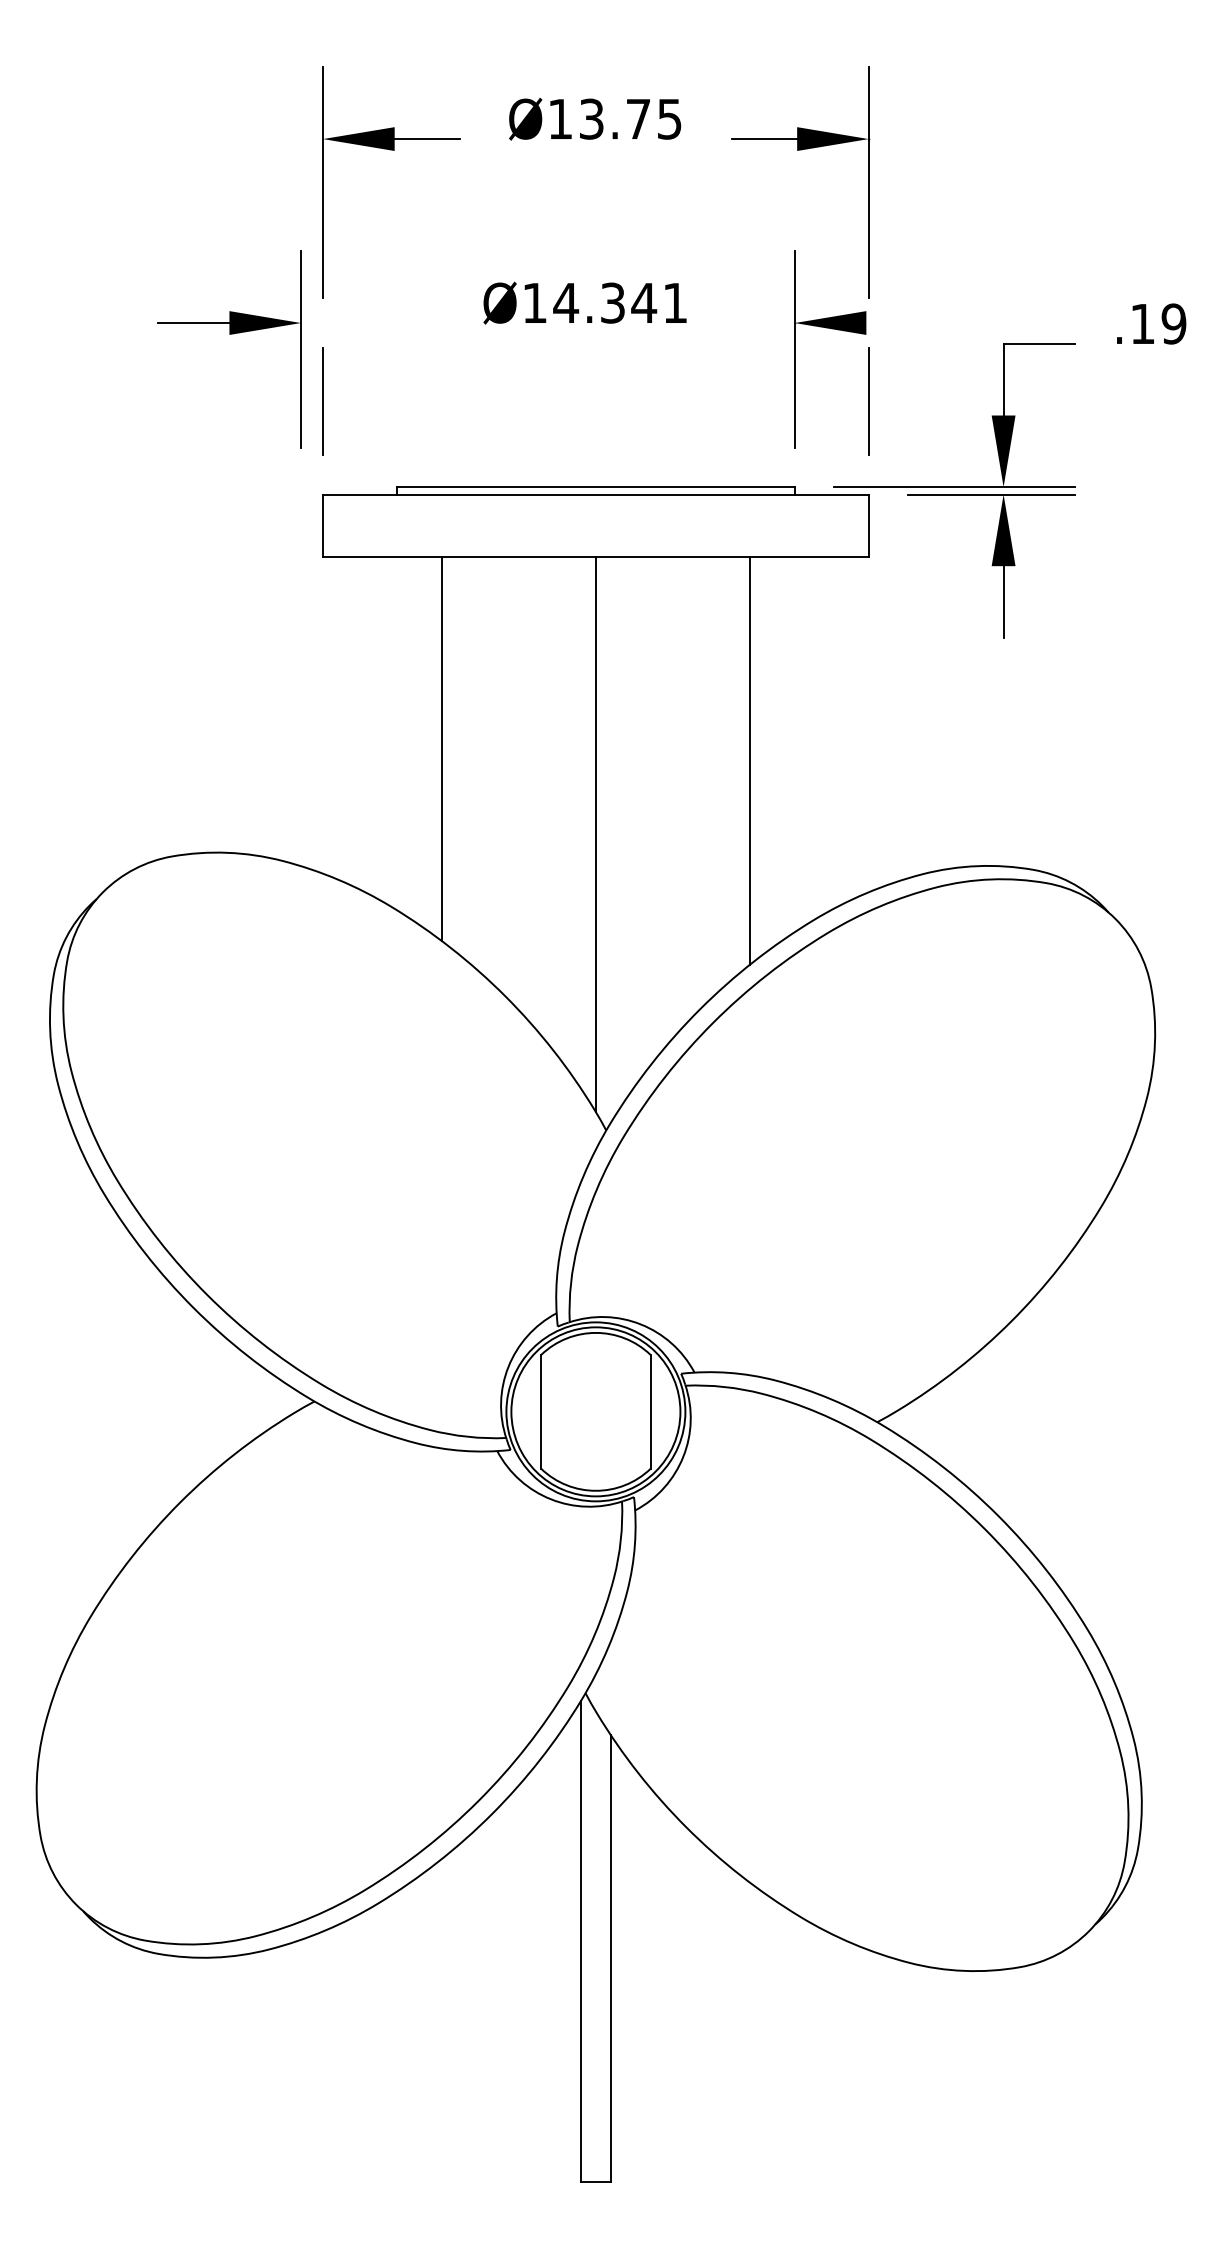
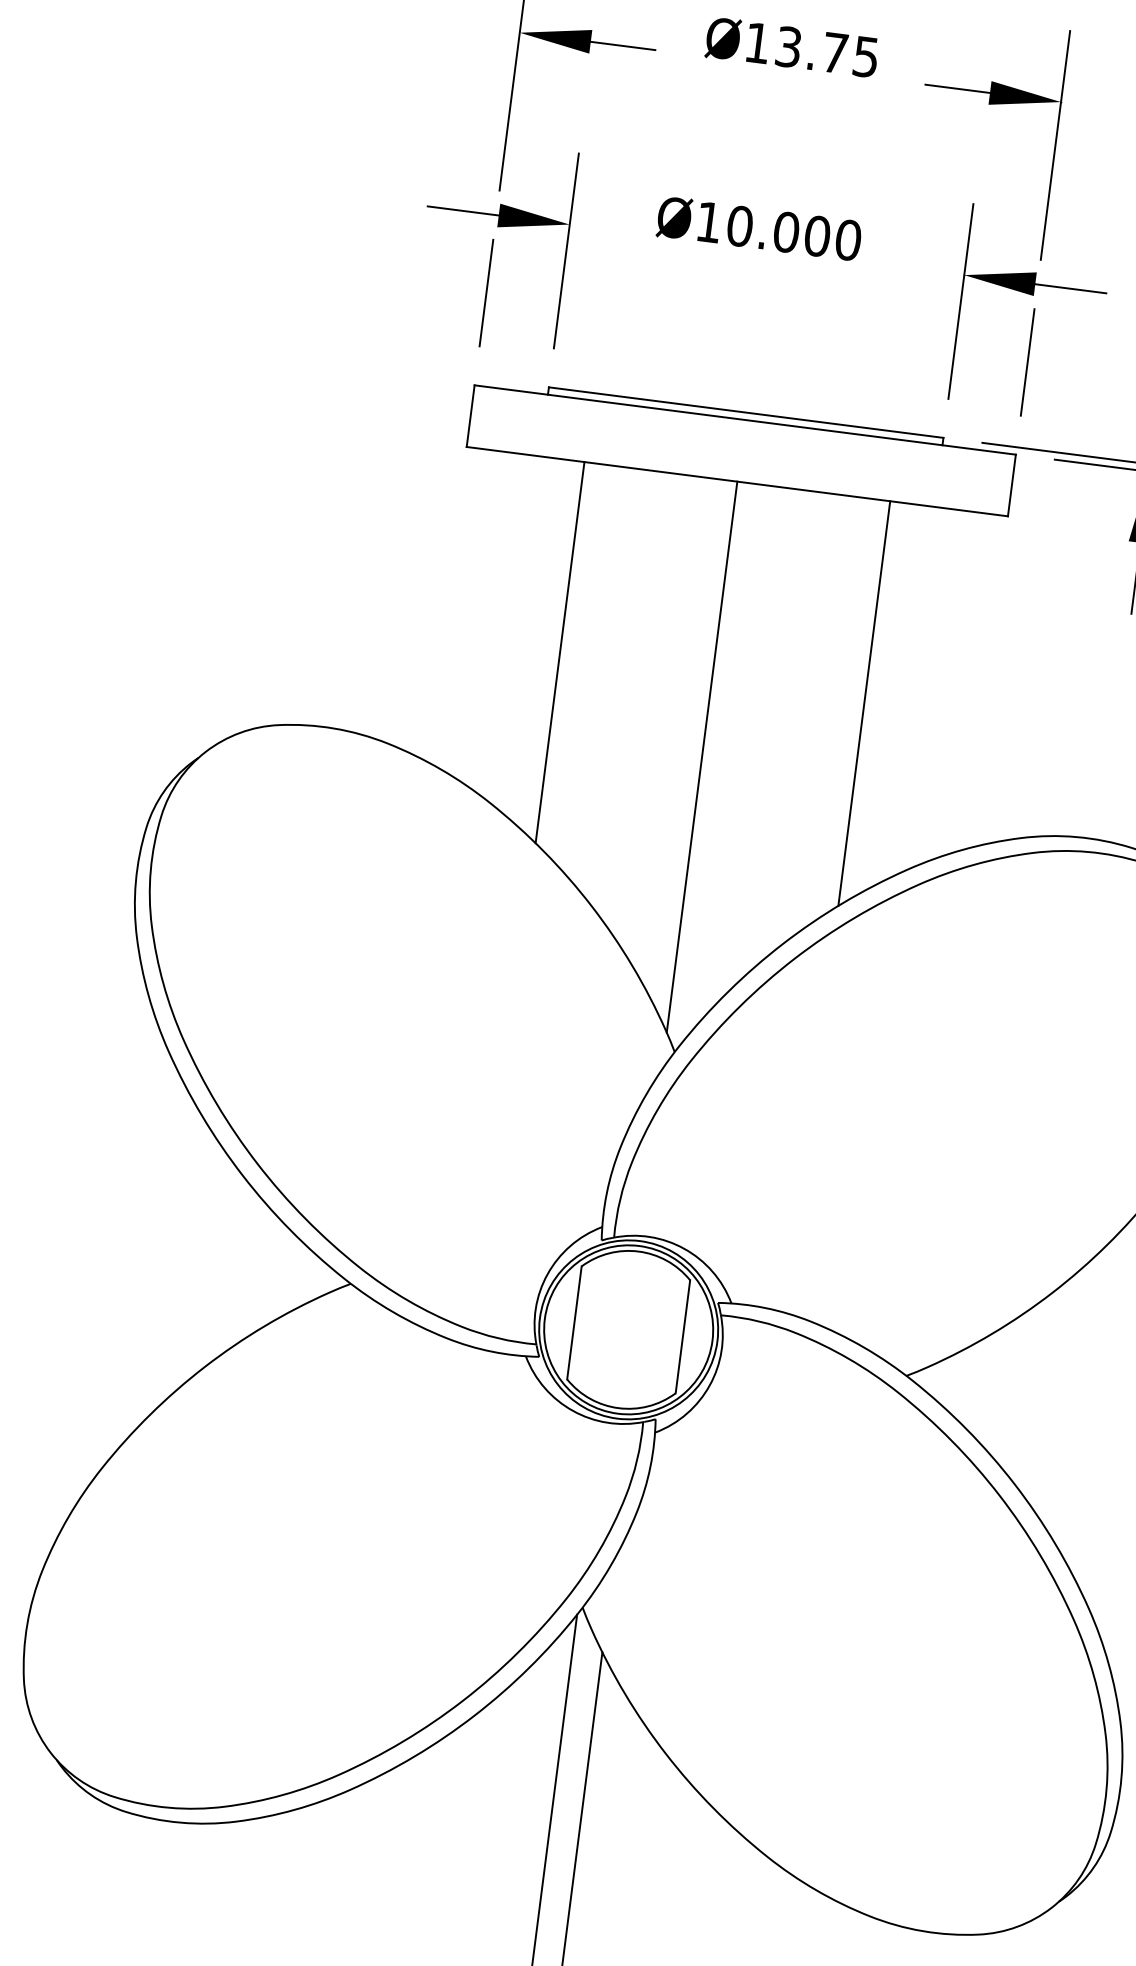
text: (620, 302) -> (794, 232), Ø14.341 -> Ø10.000
line: (901, 323) -> (1070, 289), added
part: (229, 334) -> (497, 226), moved

